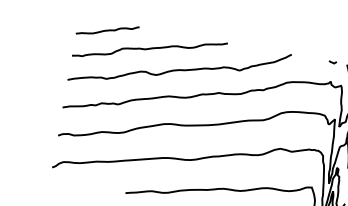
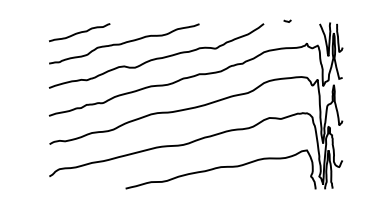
line: (332, 61) -> (287, 20), moved

